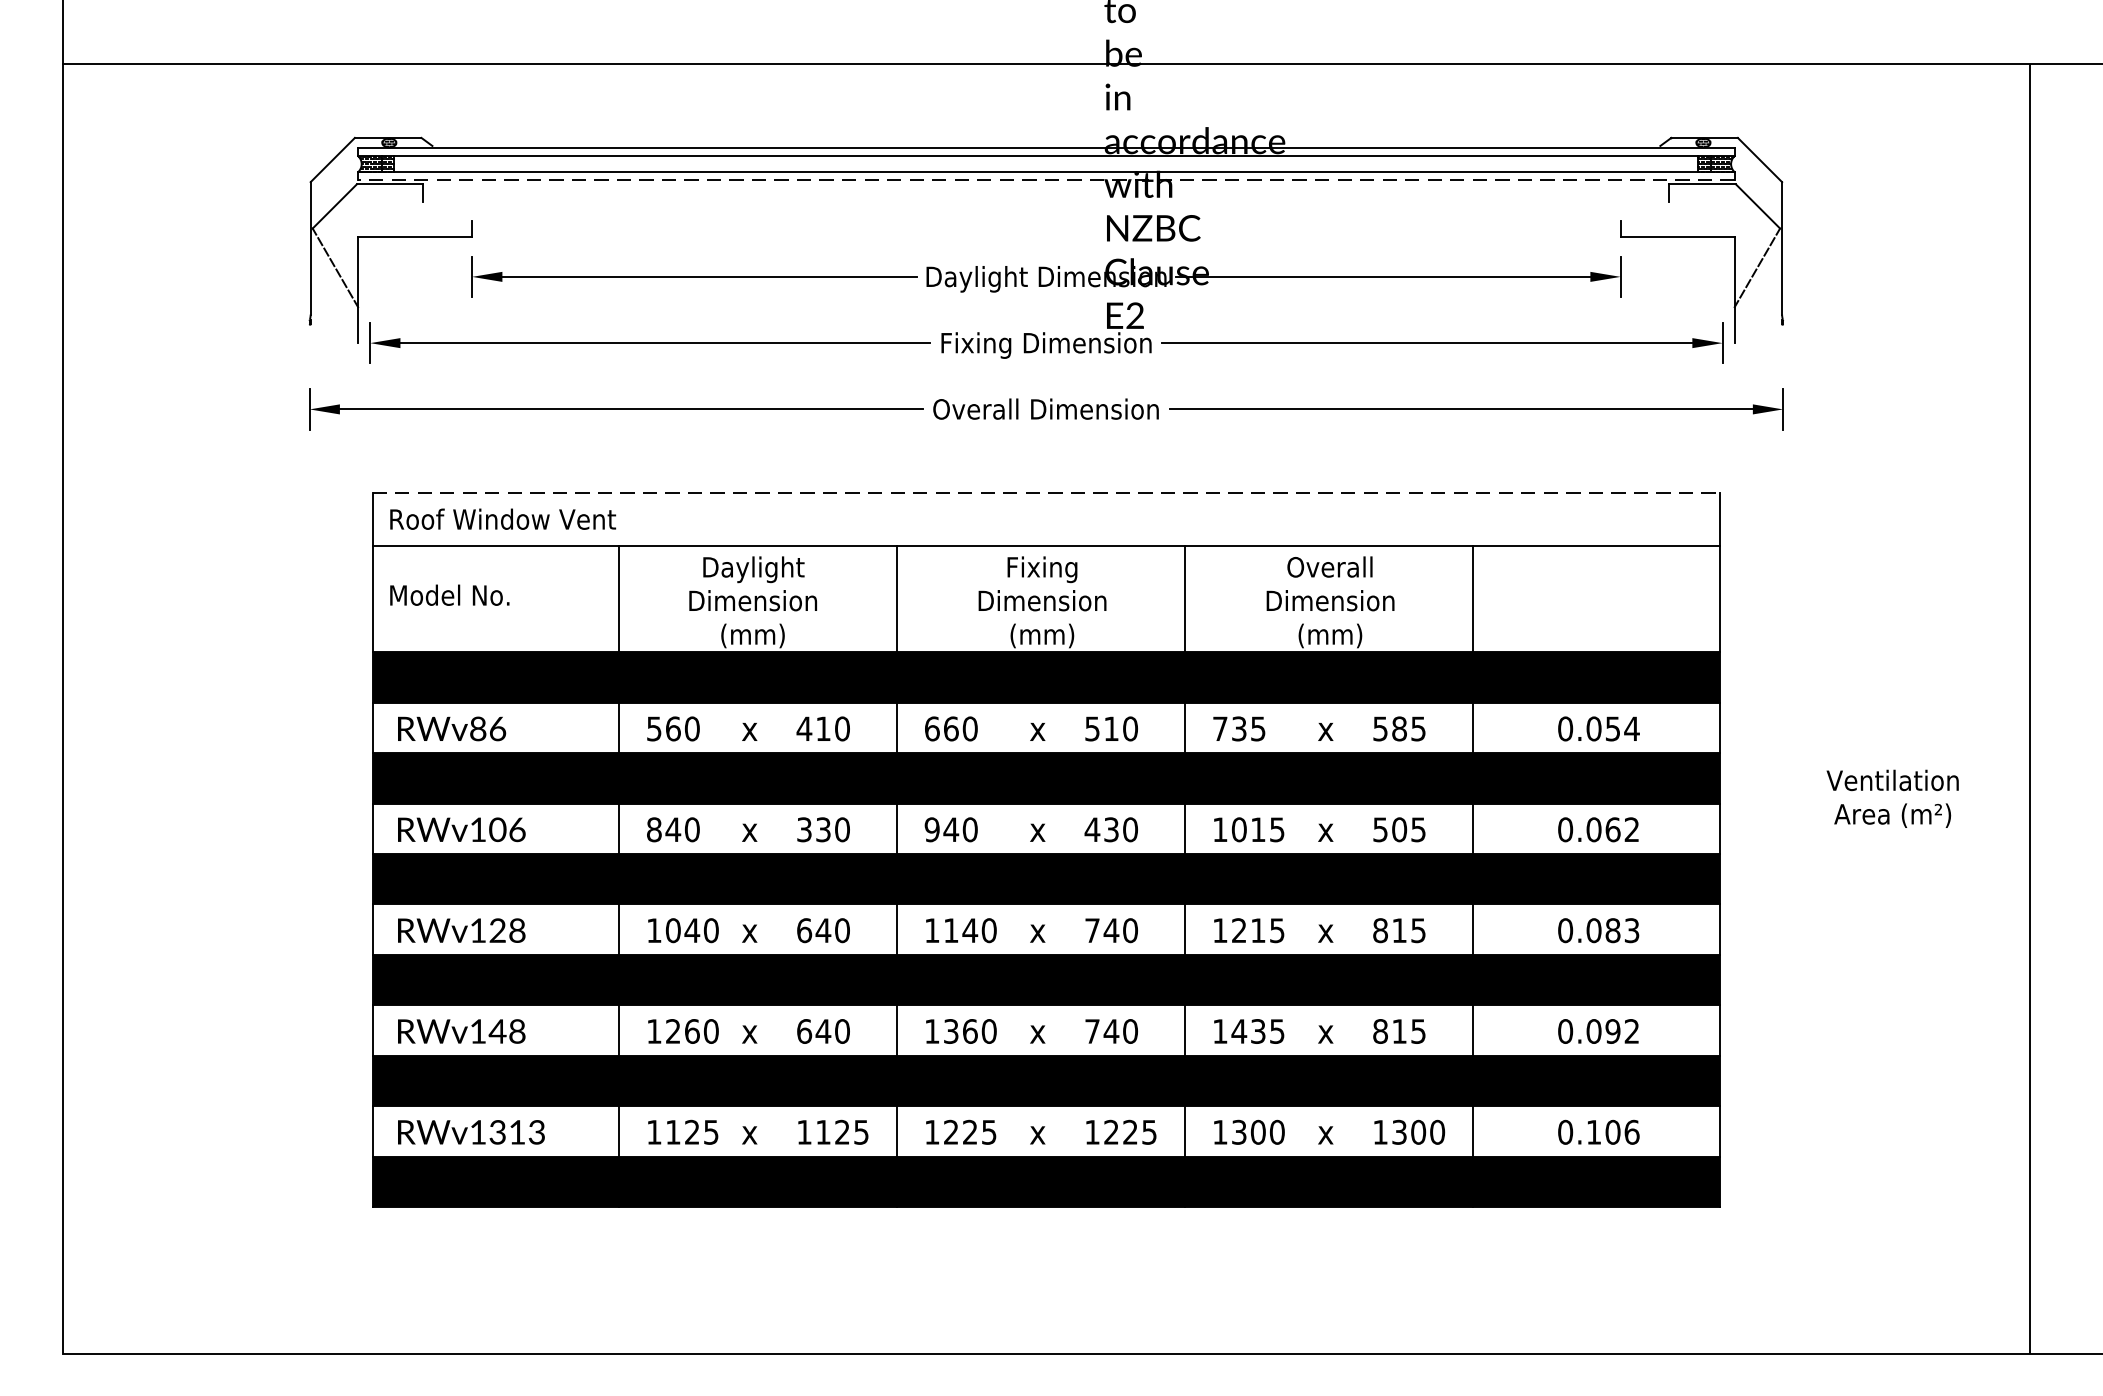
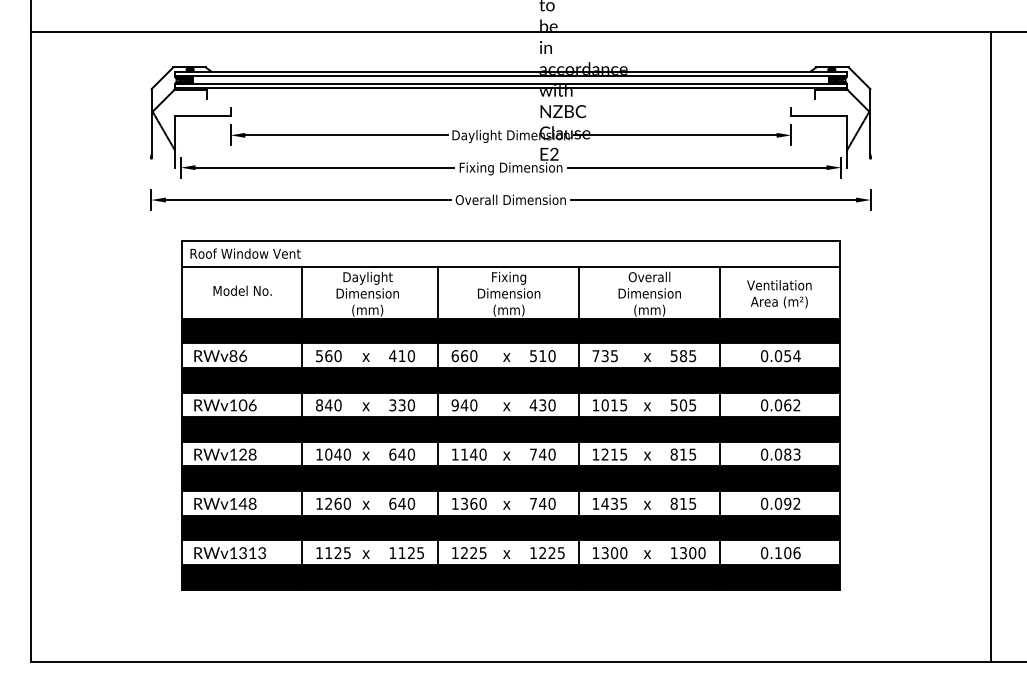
line: (1045, 181) -> (510, 88), dashed -> solid
line: (1047, 494) -> (511, 241), dashed -> solid
text: (449, 594) -> (242, 290), moved
text: (1893, 799) -> (779, 294), moved

